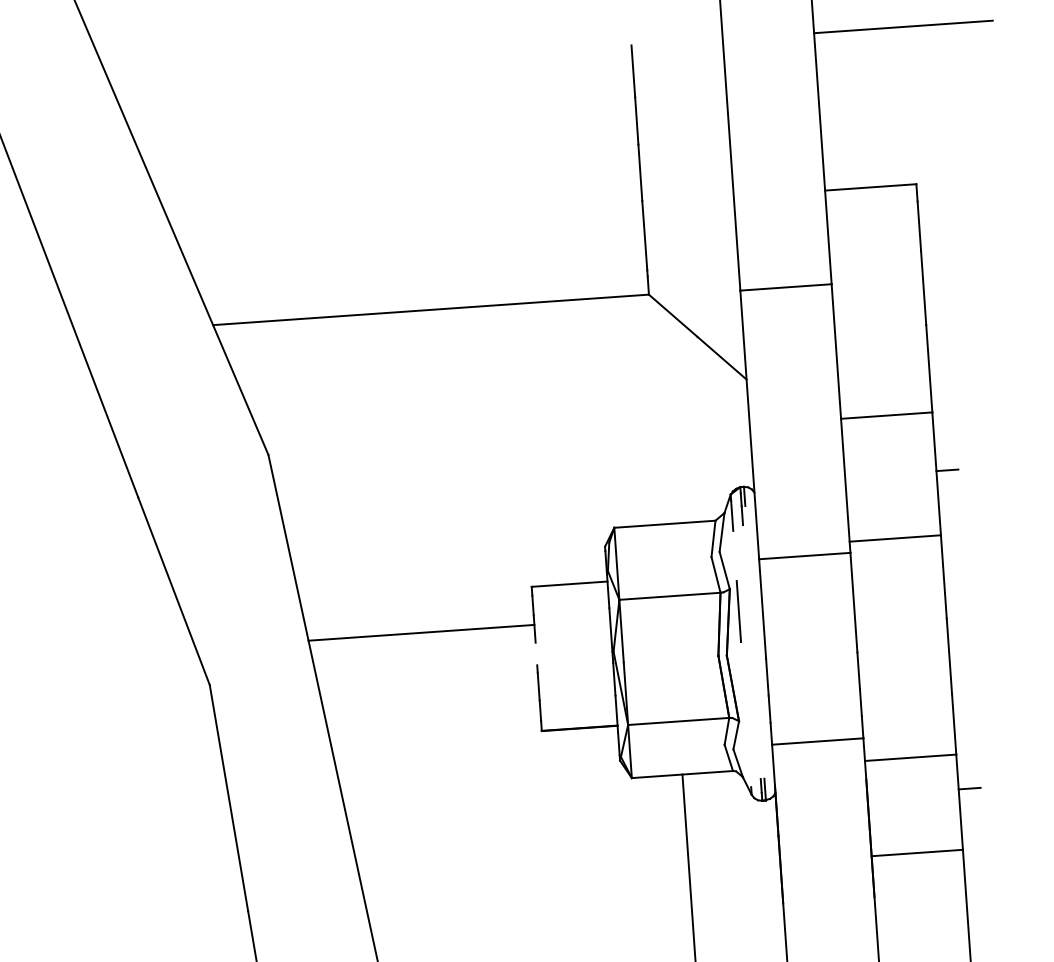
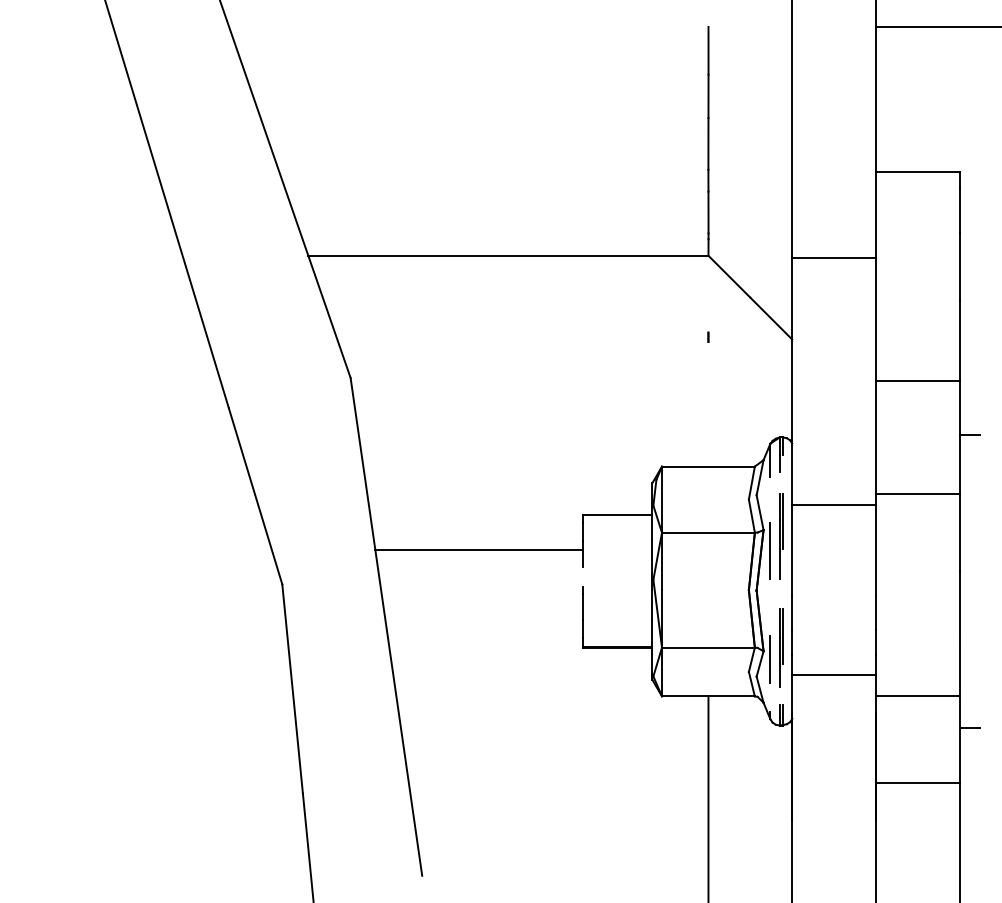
line: (655, 382) -> (708, 336), added
part: (749, 594) -> (781, 536), added
part: (758, 715) -> (781, 647), added
line: (747, 728) -> (770, 658), added

